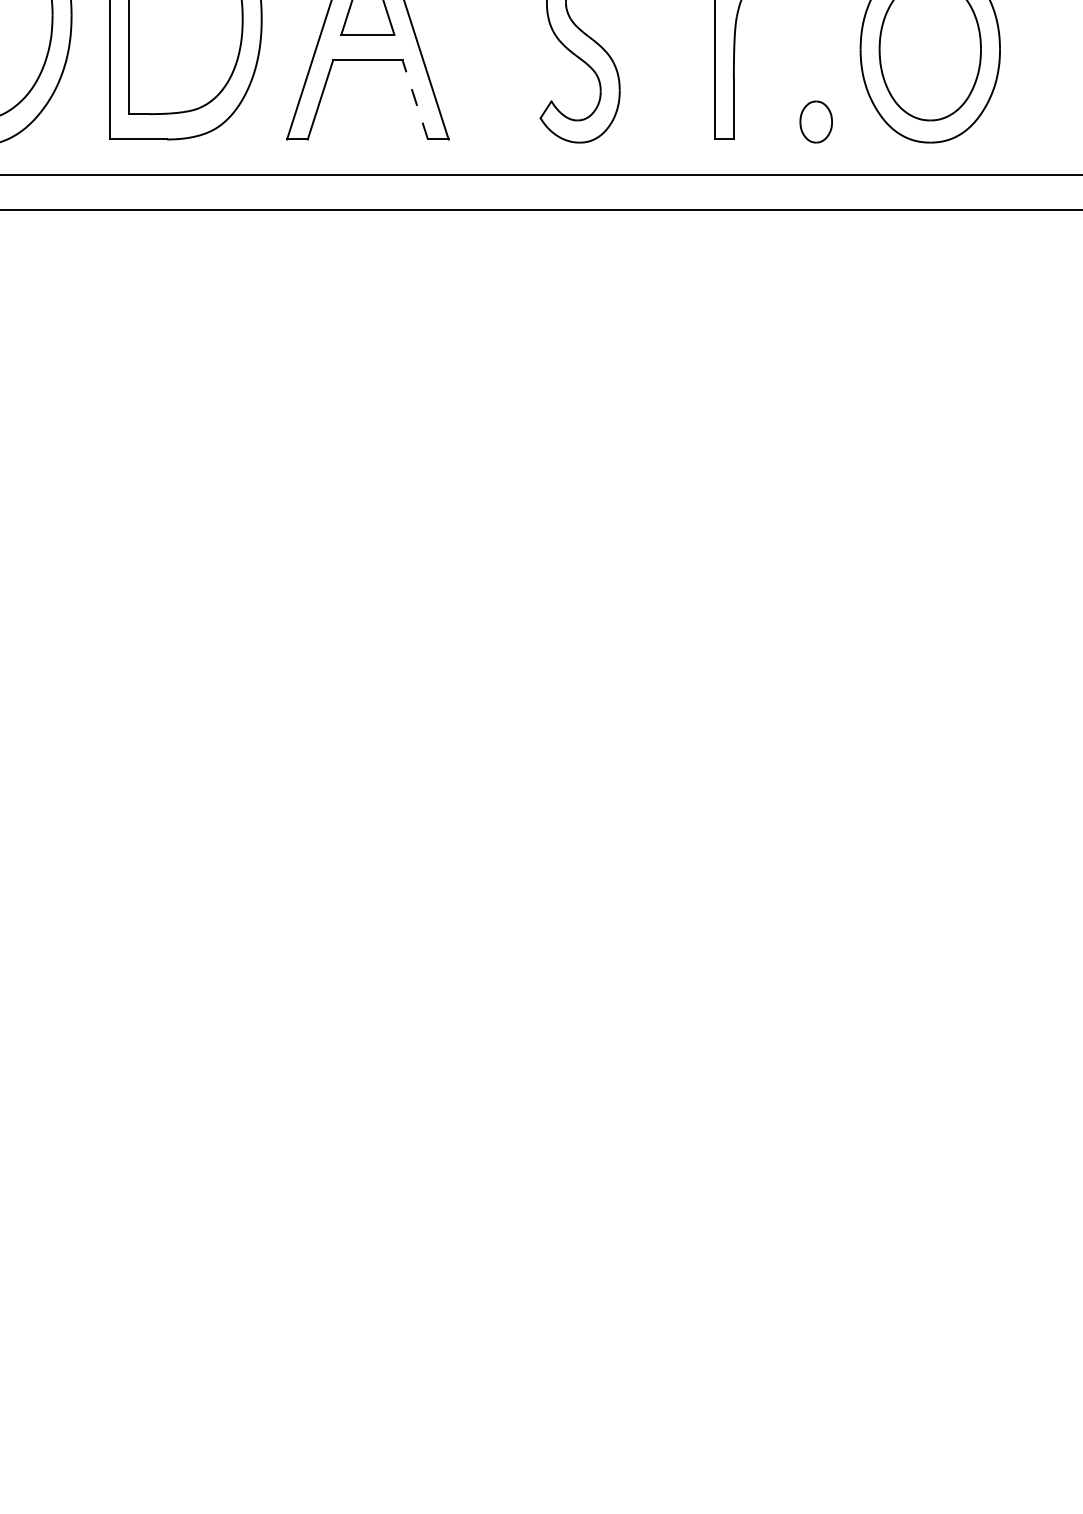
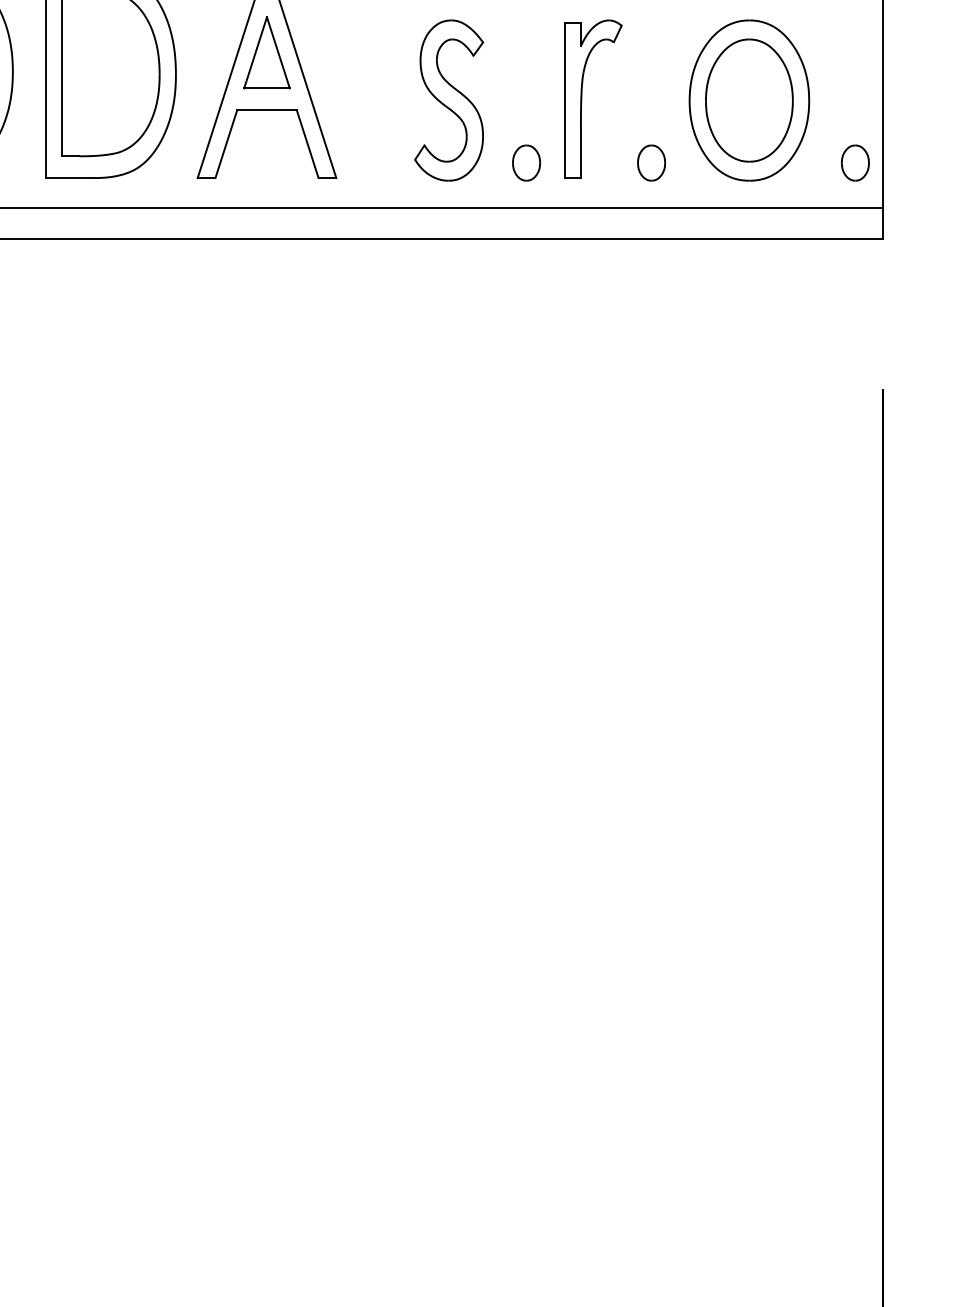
line: (415, 100) -> (307, 144), dashed -> solid
part: (670, 121) -> (526, 162), added
part: (1053, 121) -> (855, 162), added

